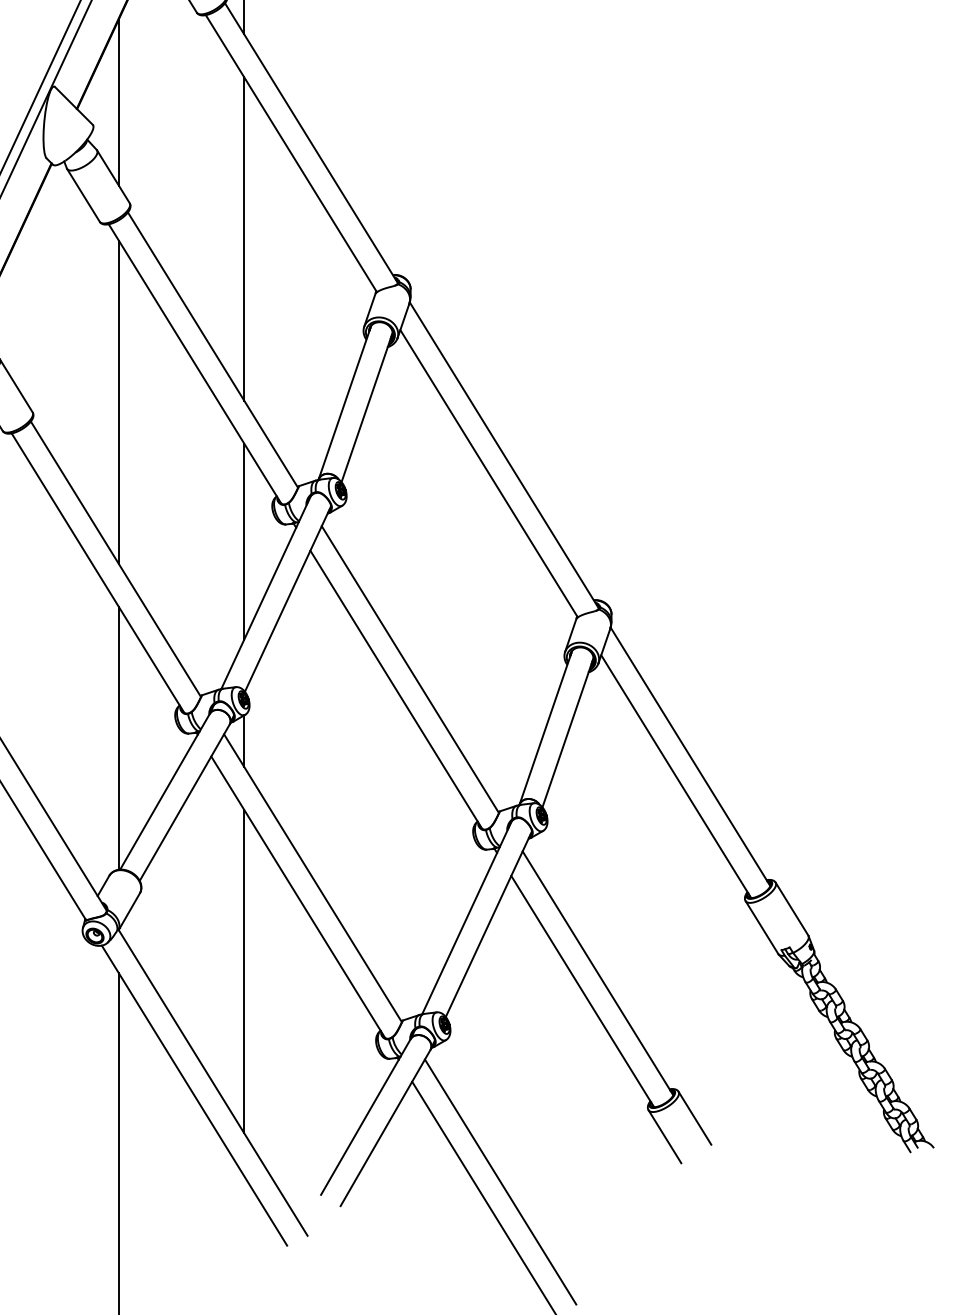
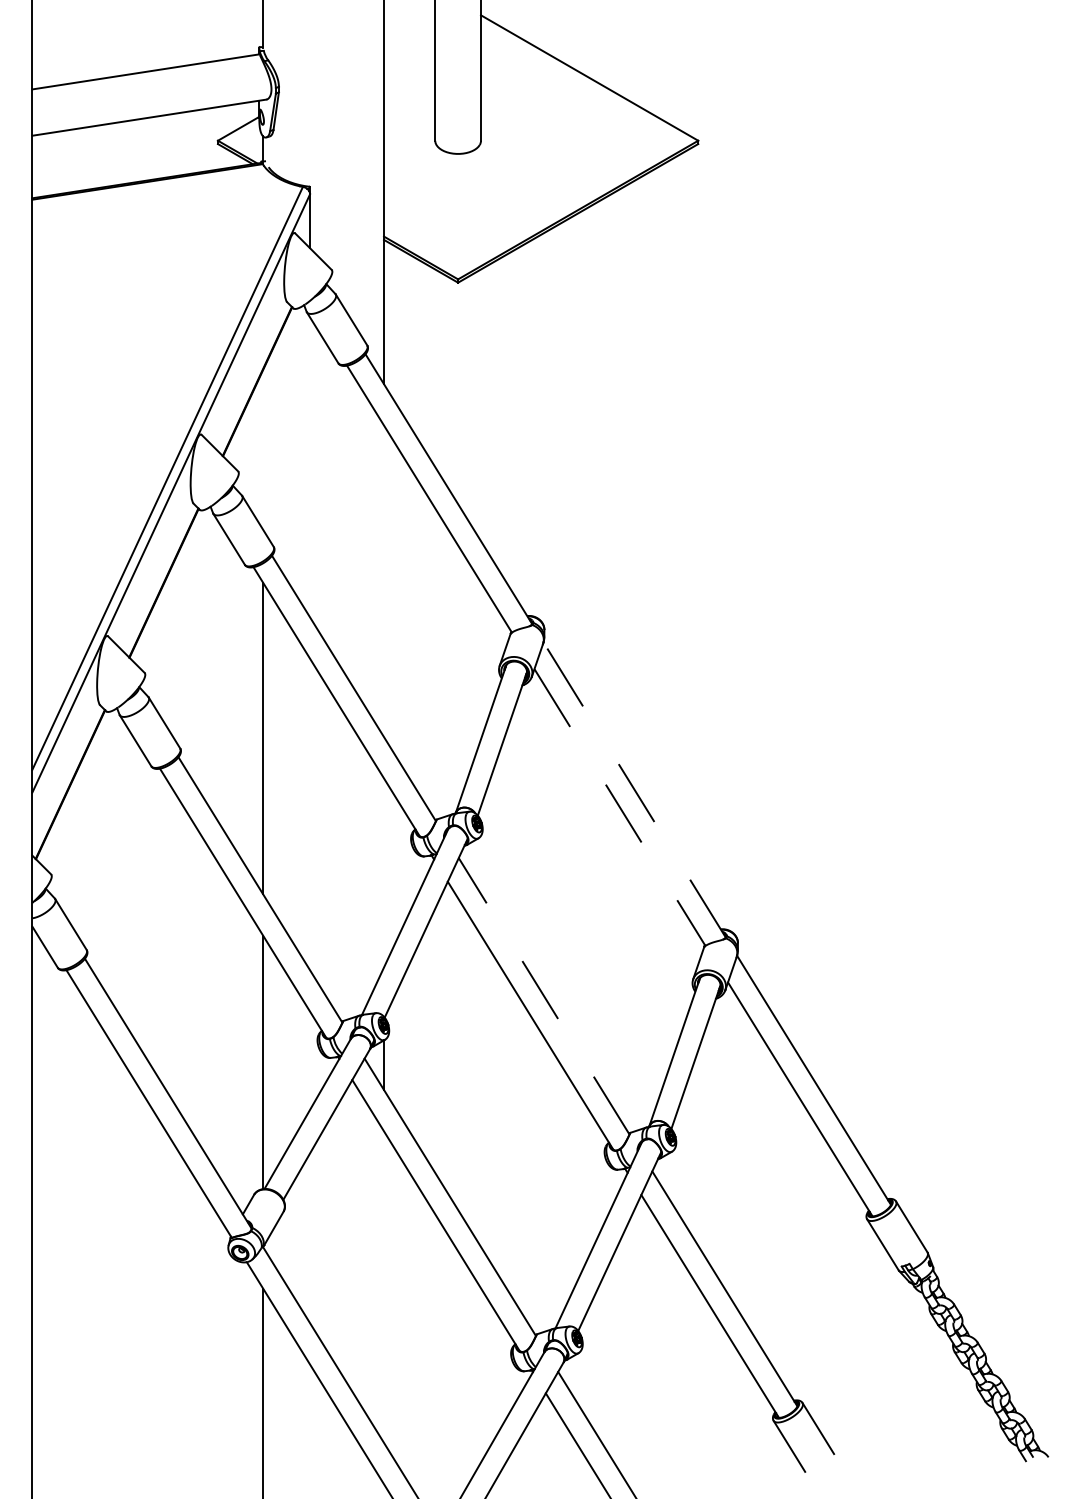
line: (119, 102) -> (263, 449), removed
line: (244, 239) -> (384, 581), removed
line: (504, 455) -> (634, 789), solid -> dashed
line: (488, 473) -> (619, 807), solid -> dashed
line: (244, 541) -> (384, 872), removed
line: (409, 668) -> (543, 995), solid -> dashed
line: (244, 970) -> (384, 1286), removed

